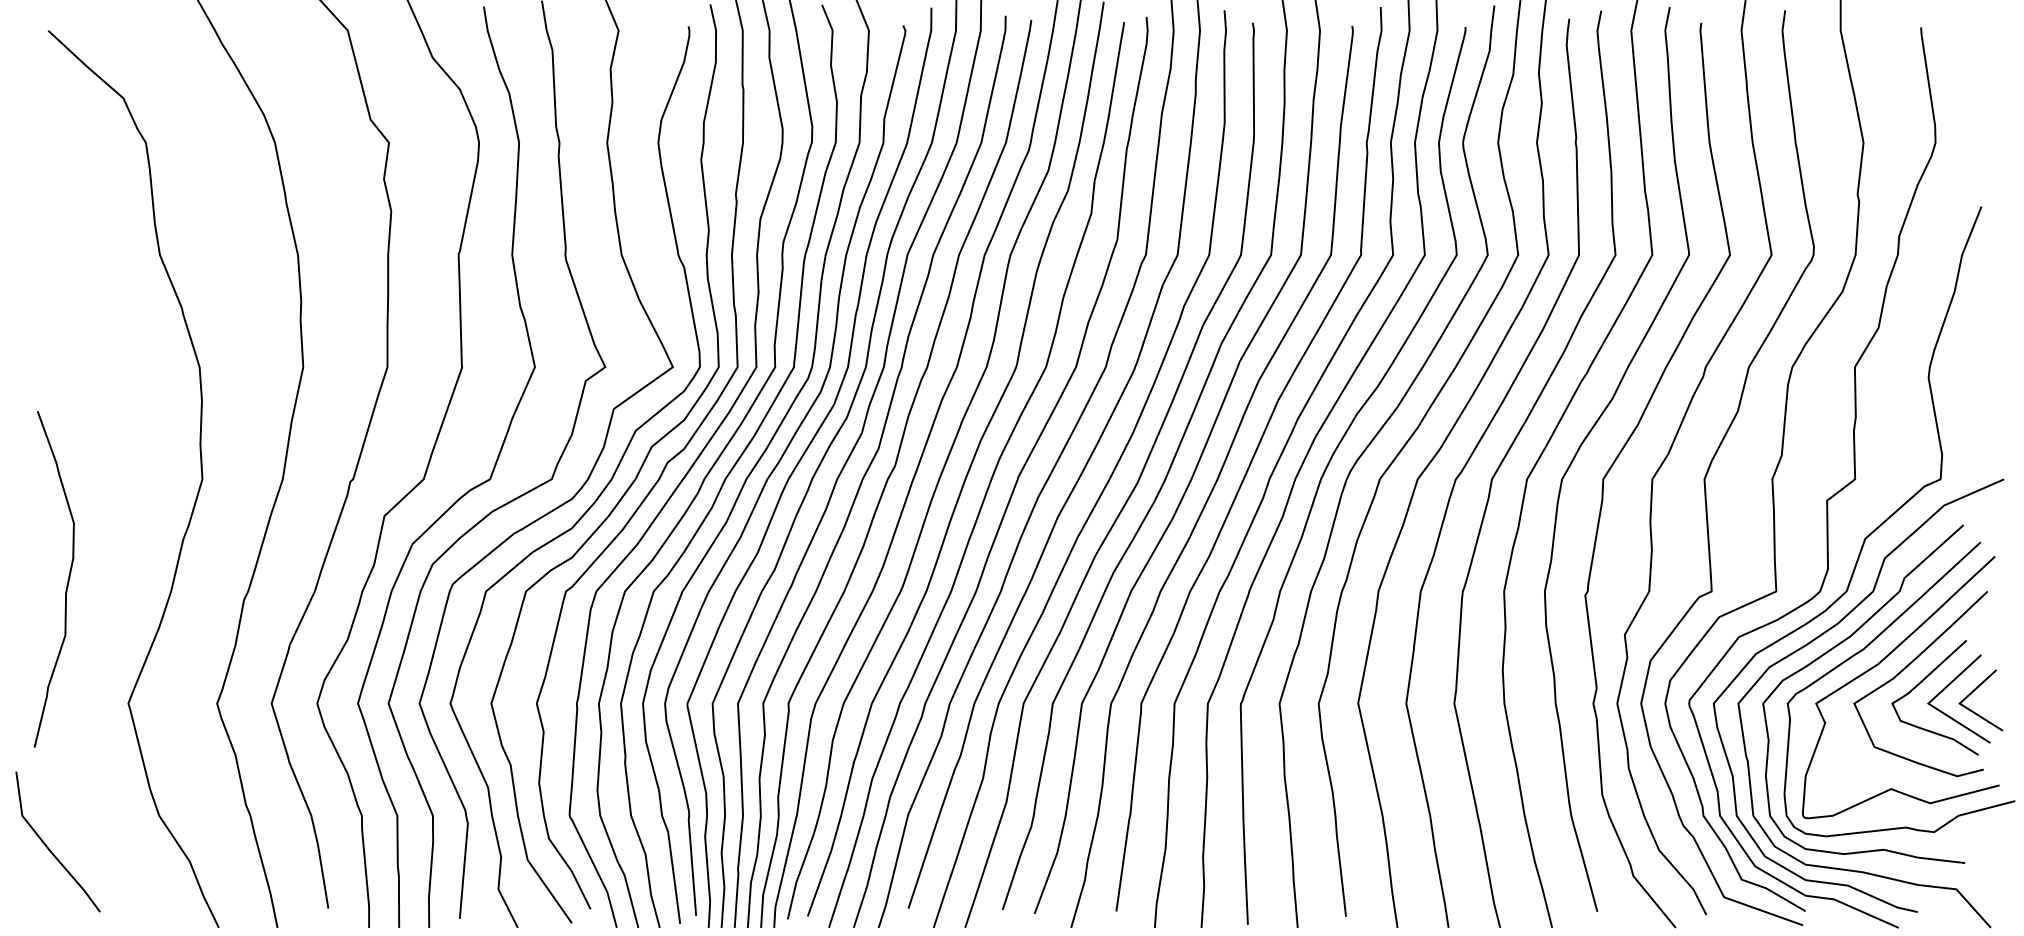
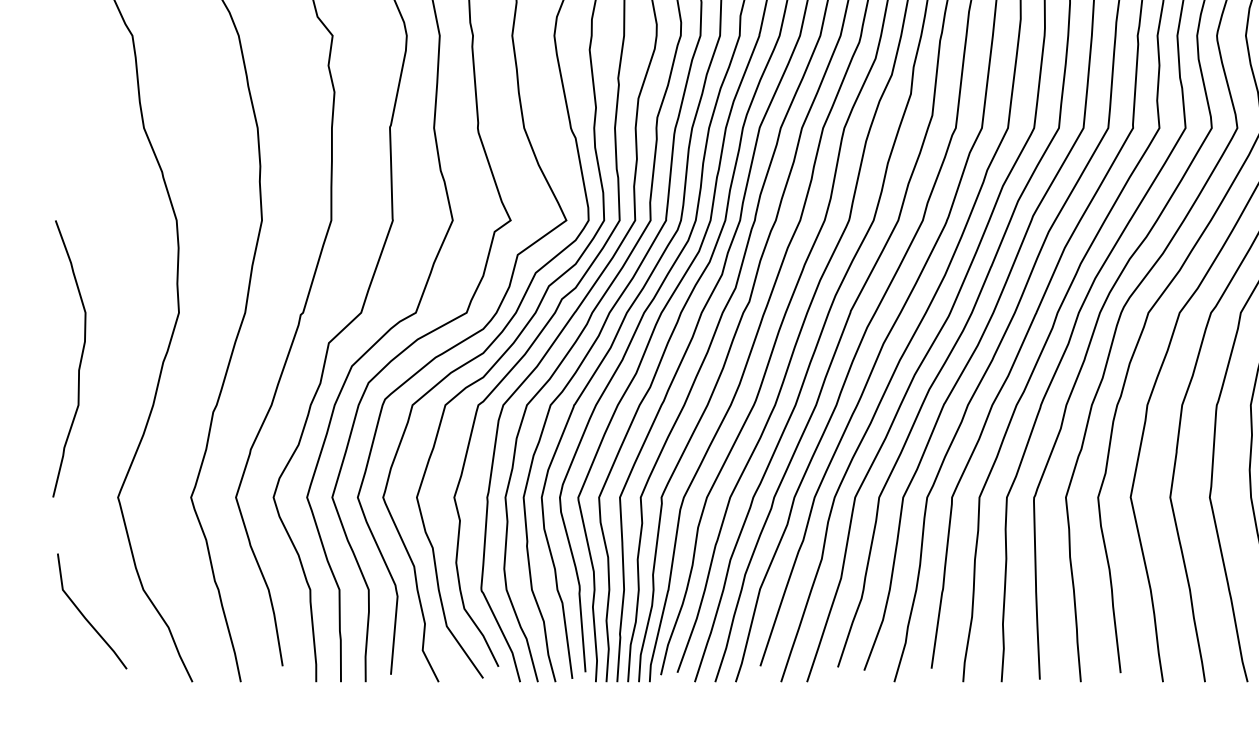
curve: (67, 580) -> (80, 359), moved
line: (49, 848) -> (85, 616), moved

